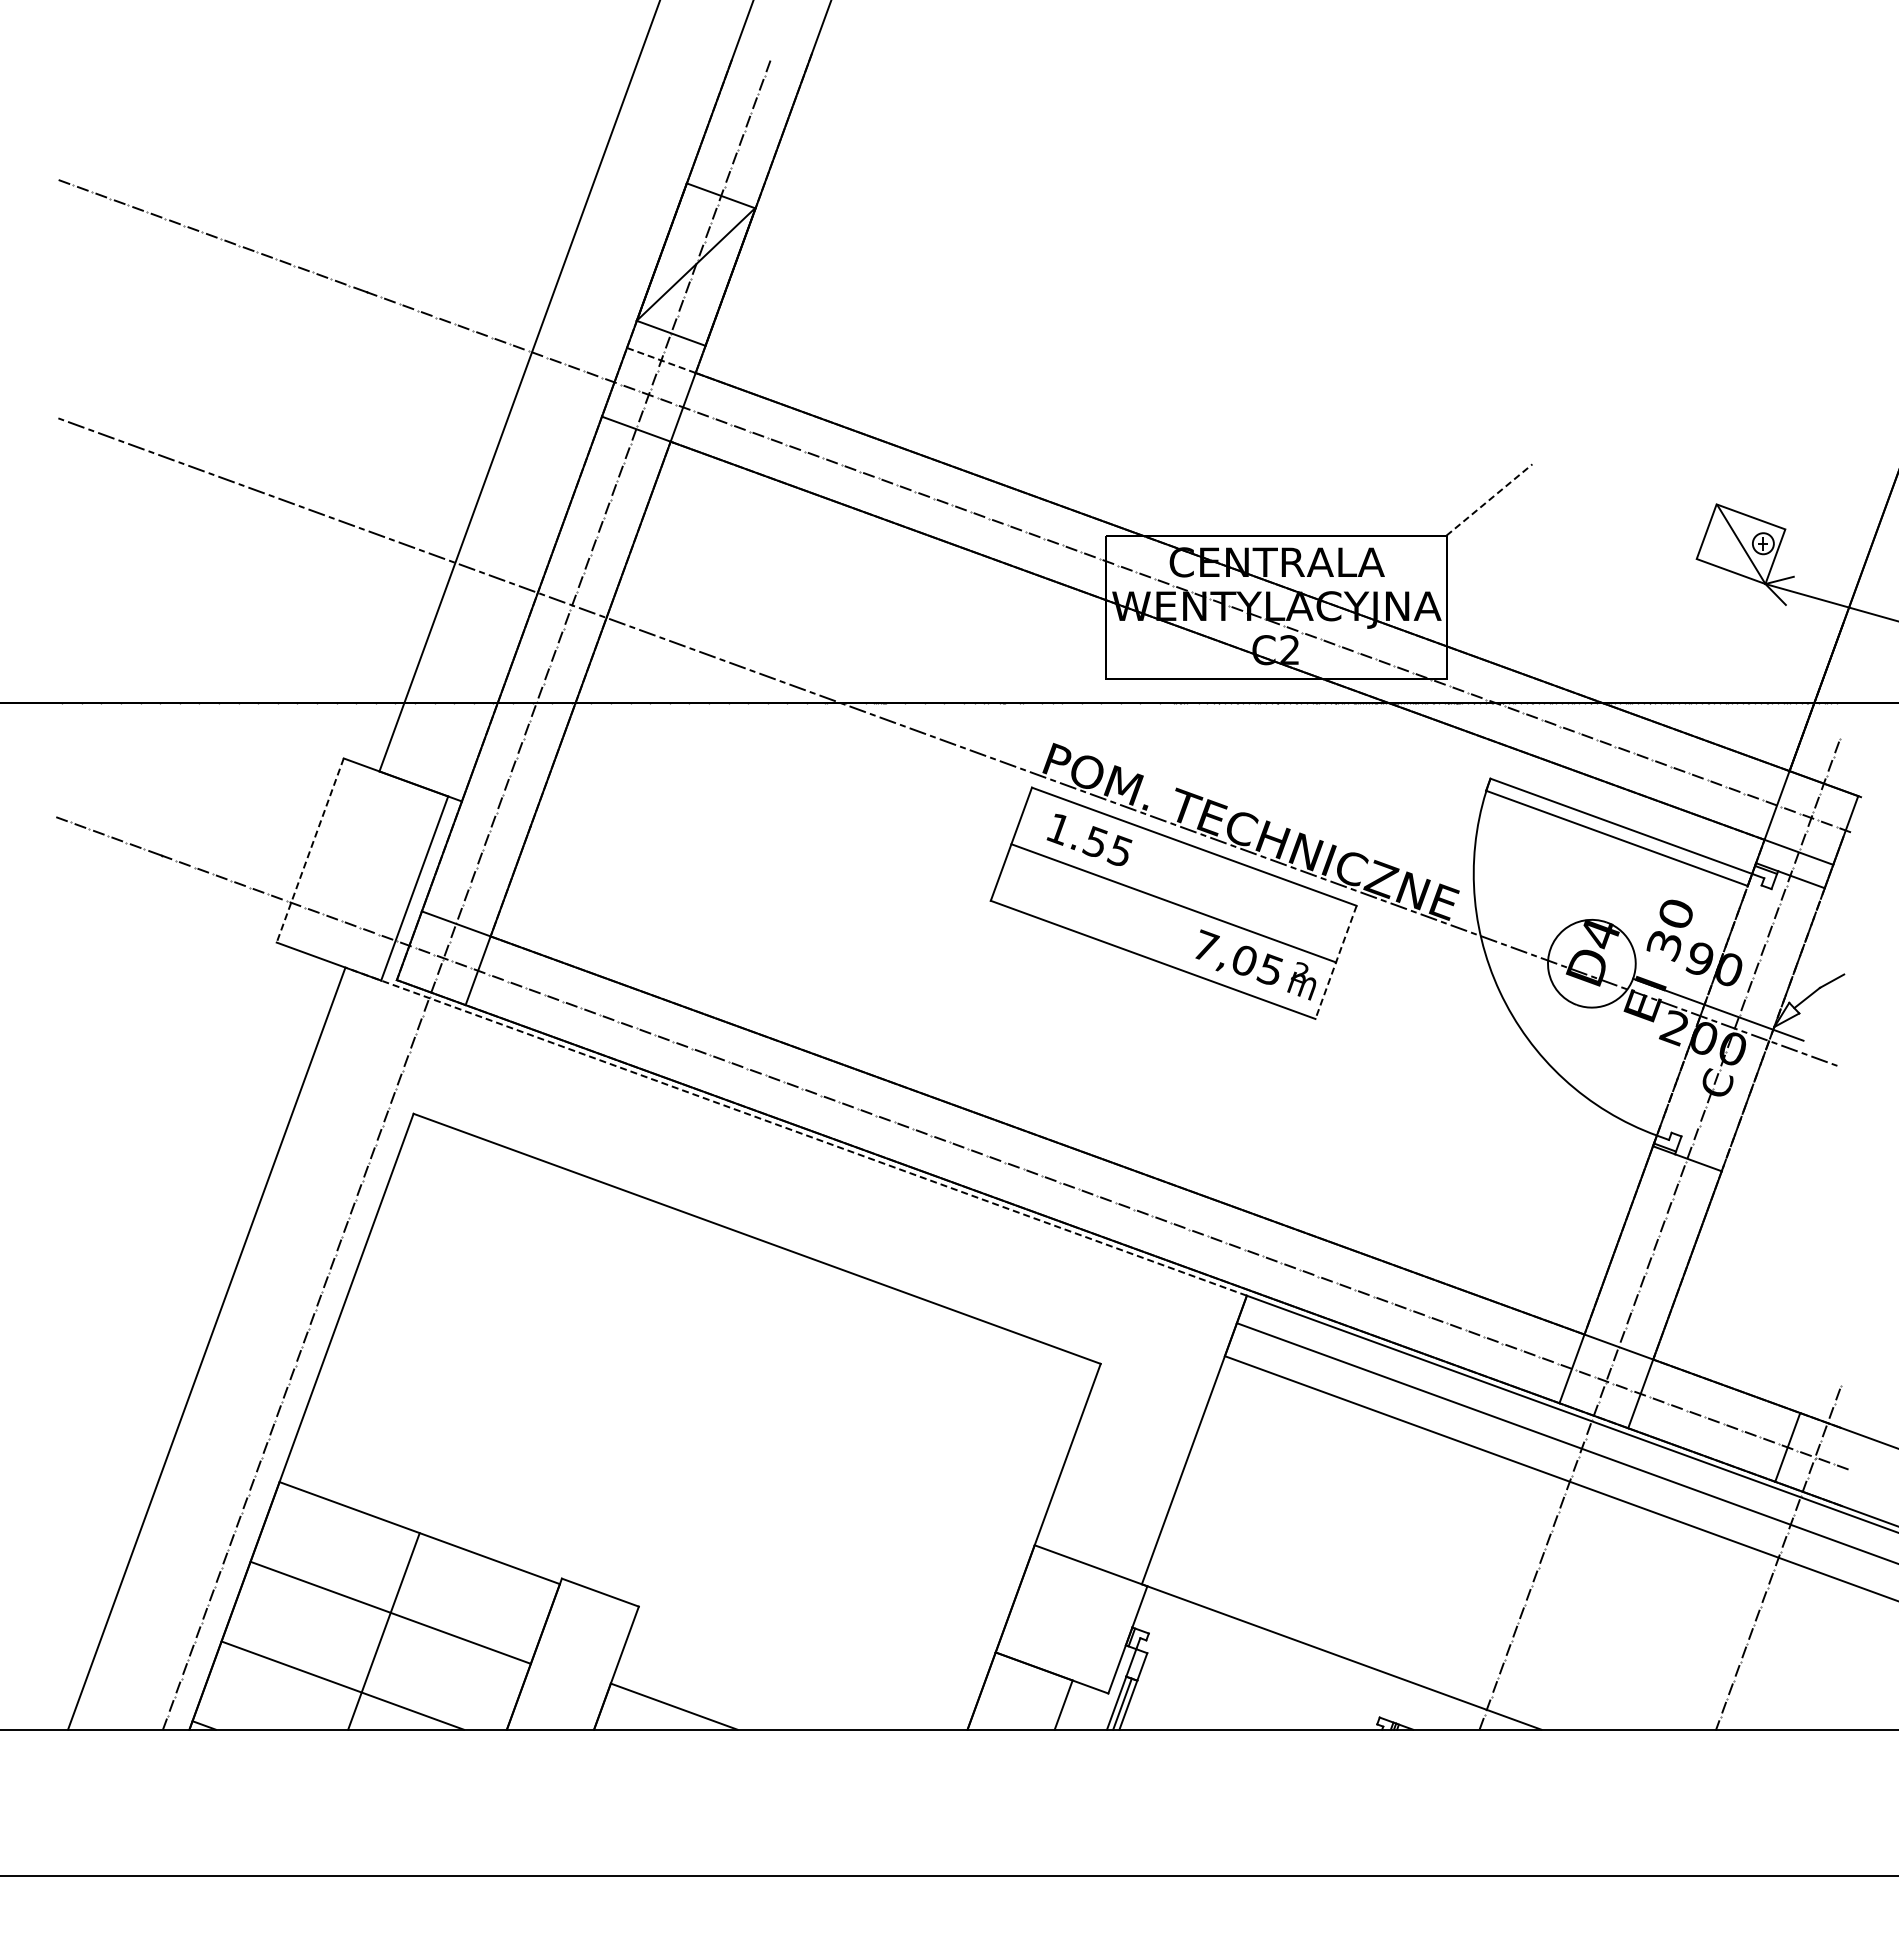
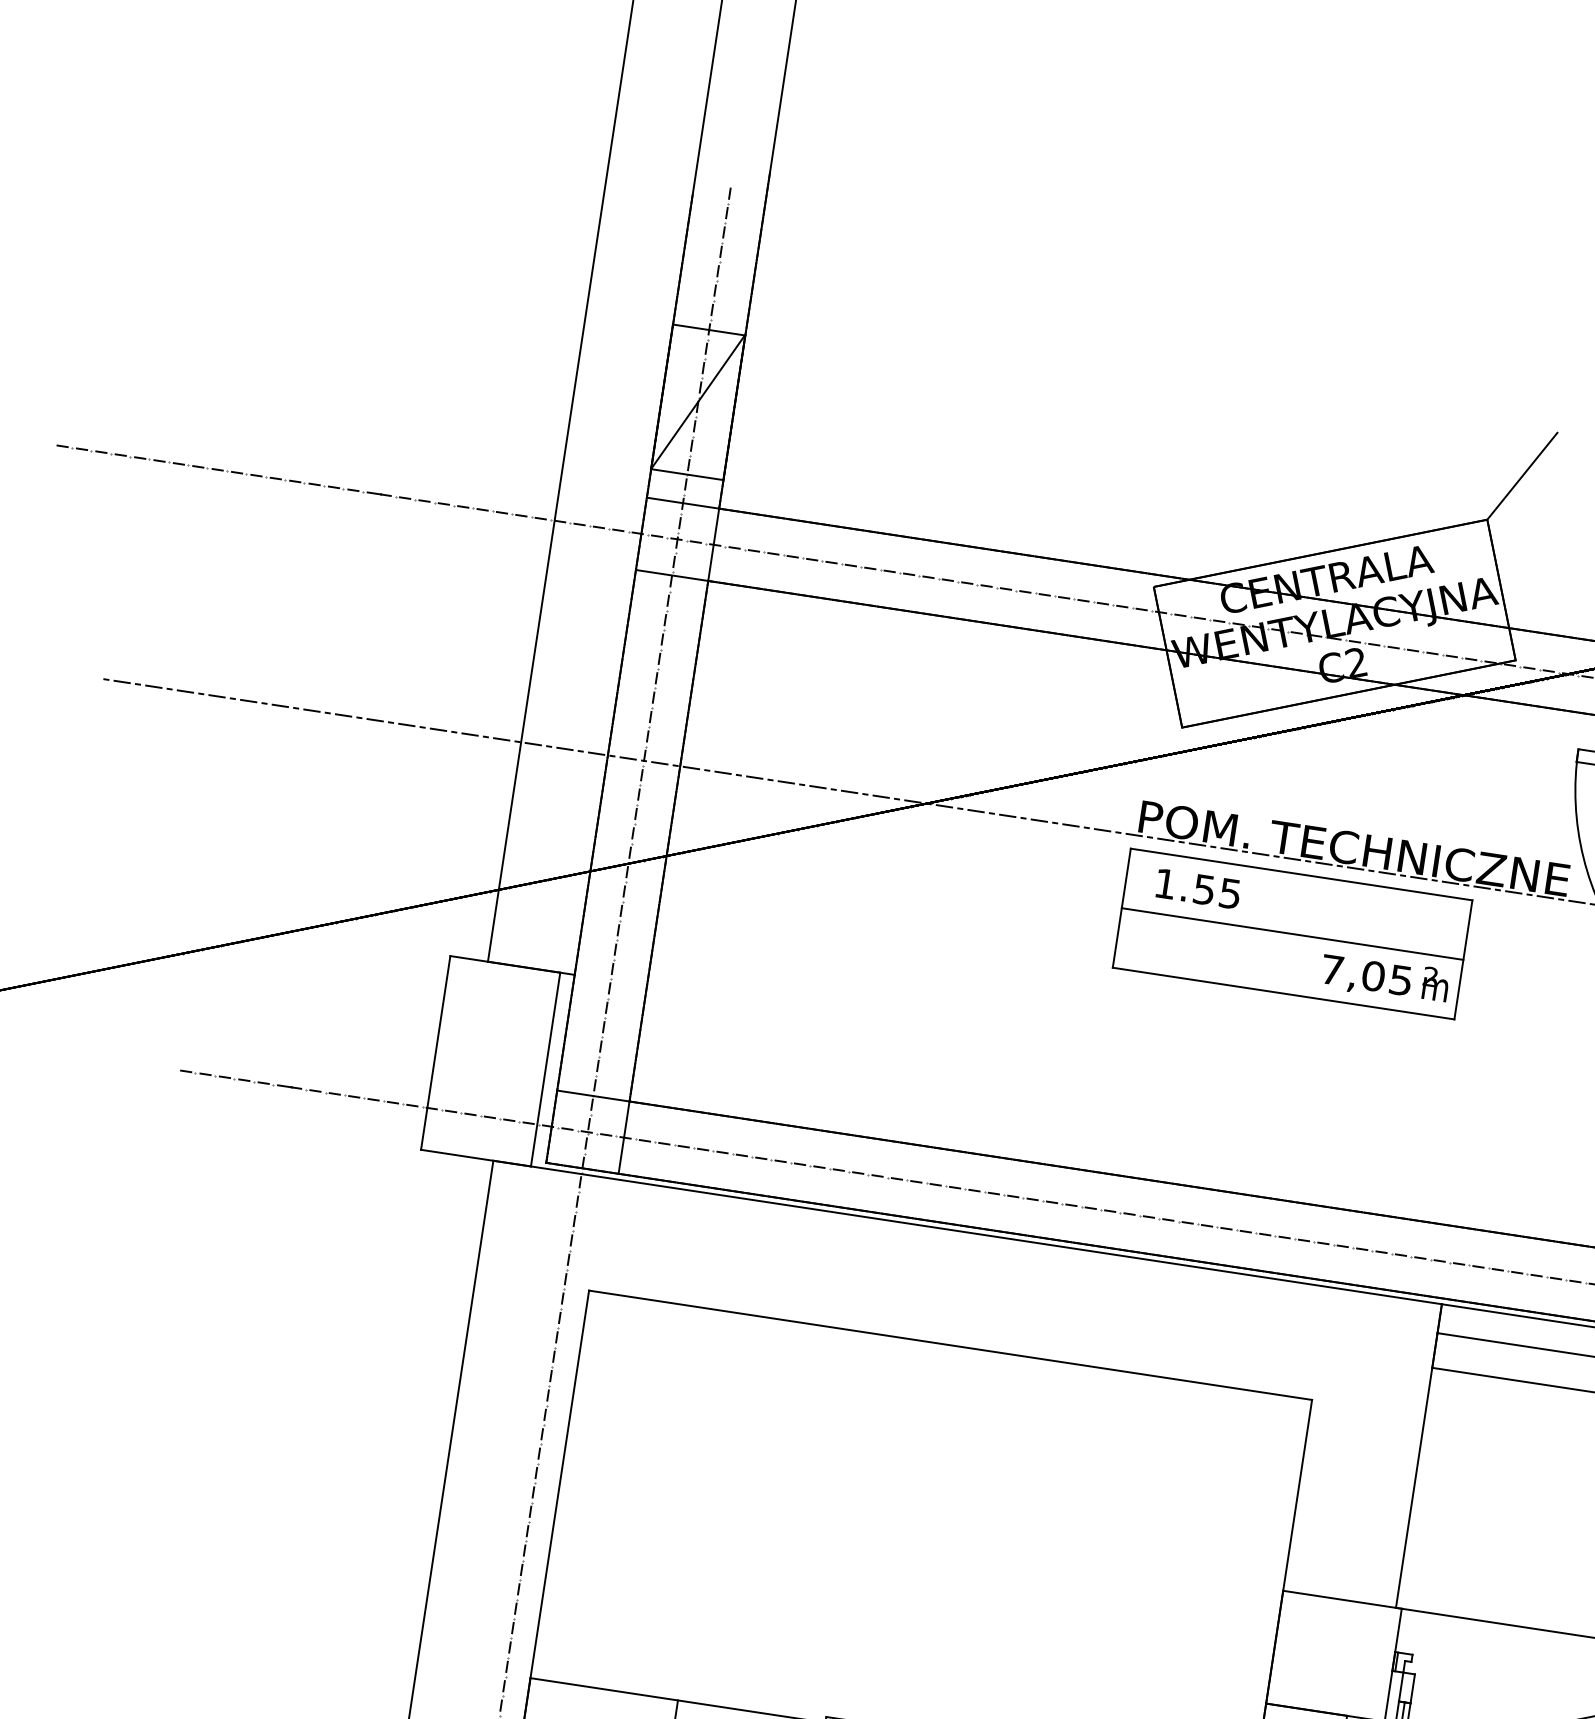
line: (661, 360) -> (683, 503), dashed -> solid
line: (1489, 500) -> (1522, 476), dashed -> solid
line: (310, 850) -> (435, 1052), dashed -> solid
line: (1335, 962) -> (1462, 960), dashed -> solid
line: (796, 1131) -> (967, 1232), dashed -> solid

